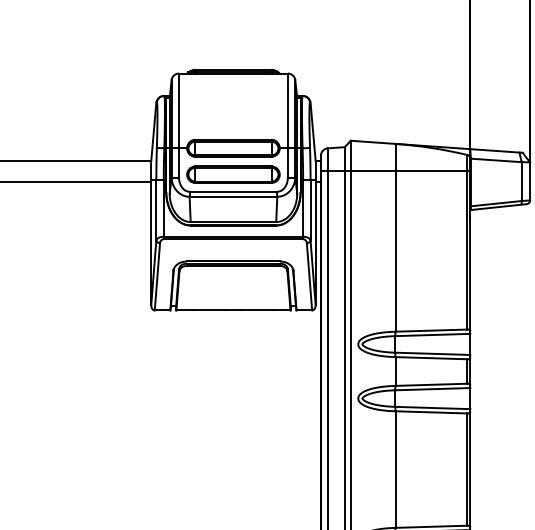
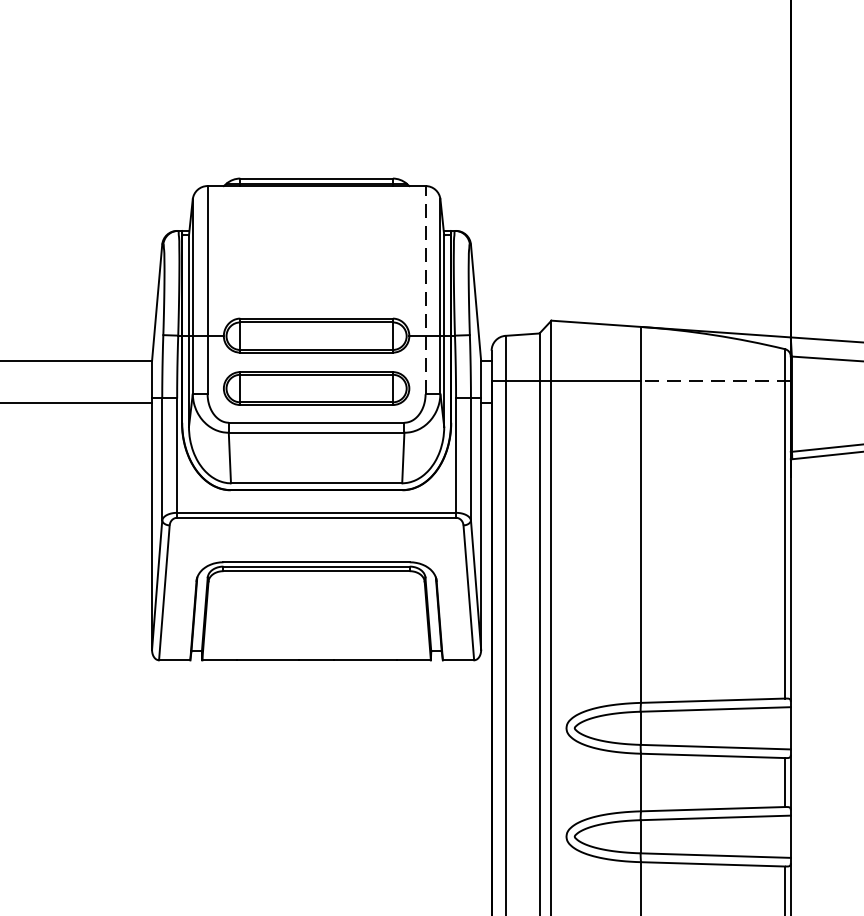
line: (287, 125) -> (424, 290), solid -> dashed
line: (432, 170) -> (715, 380), solid -> dashed

